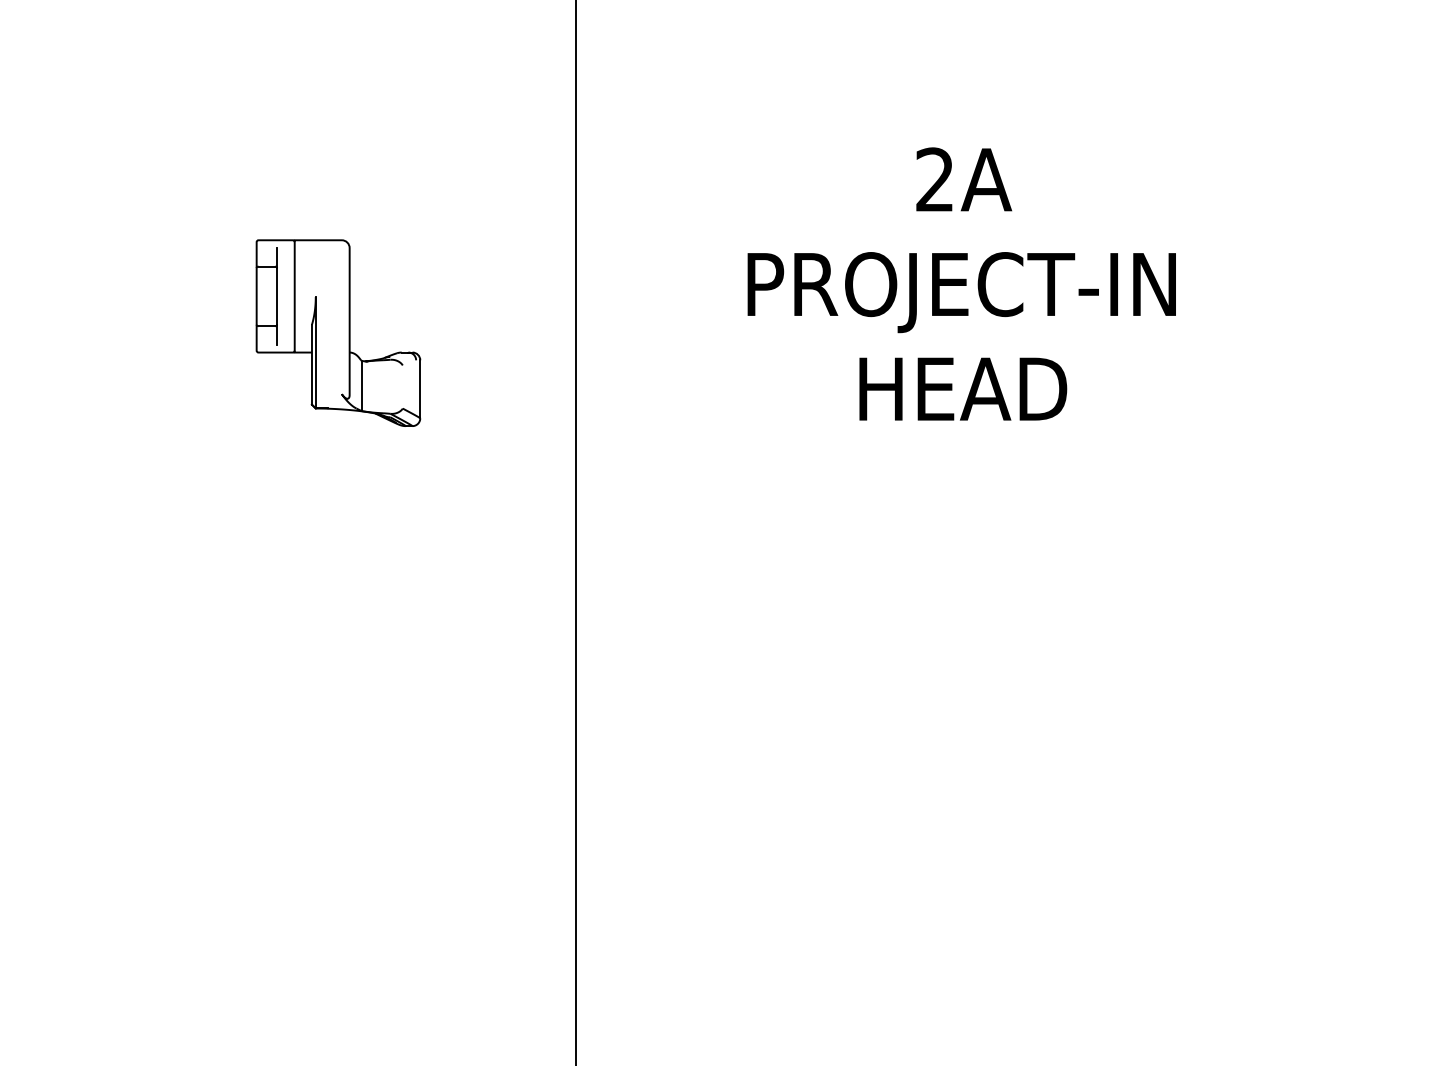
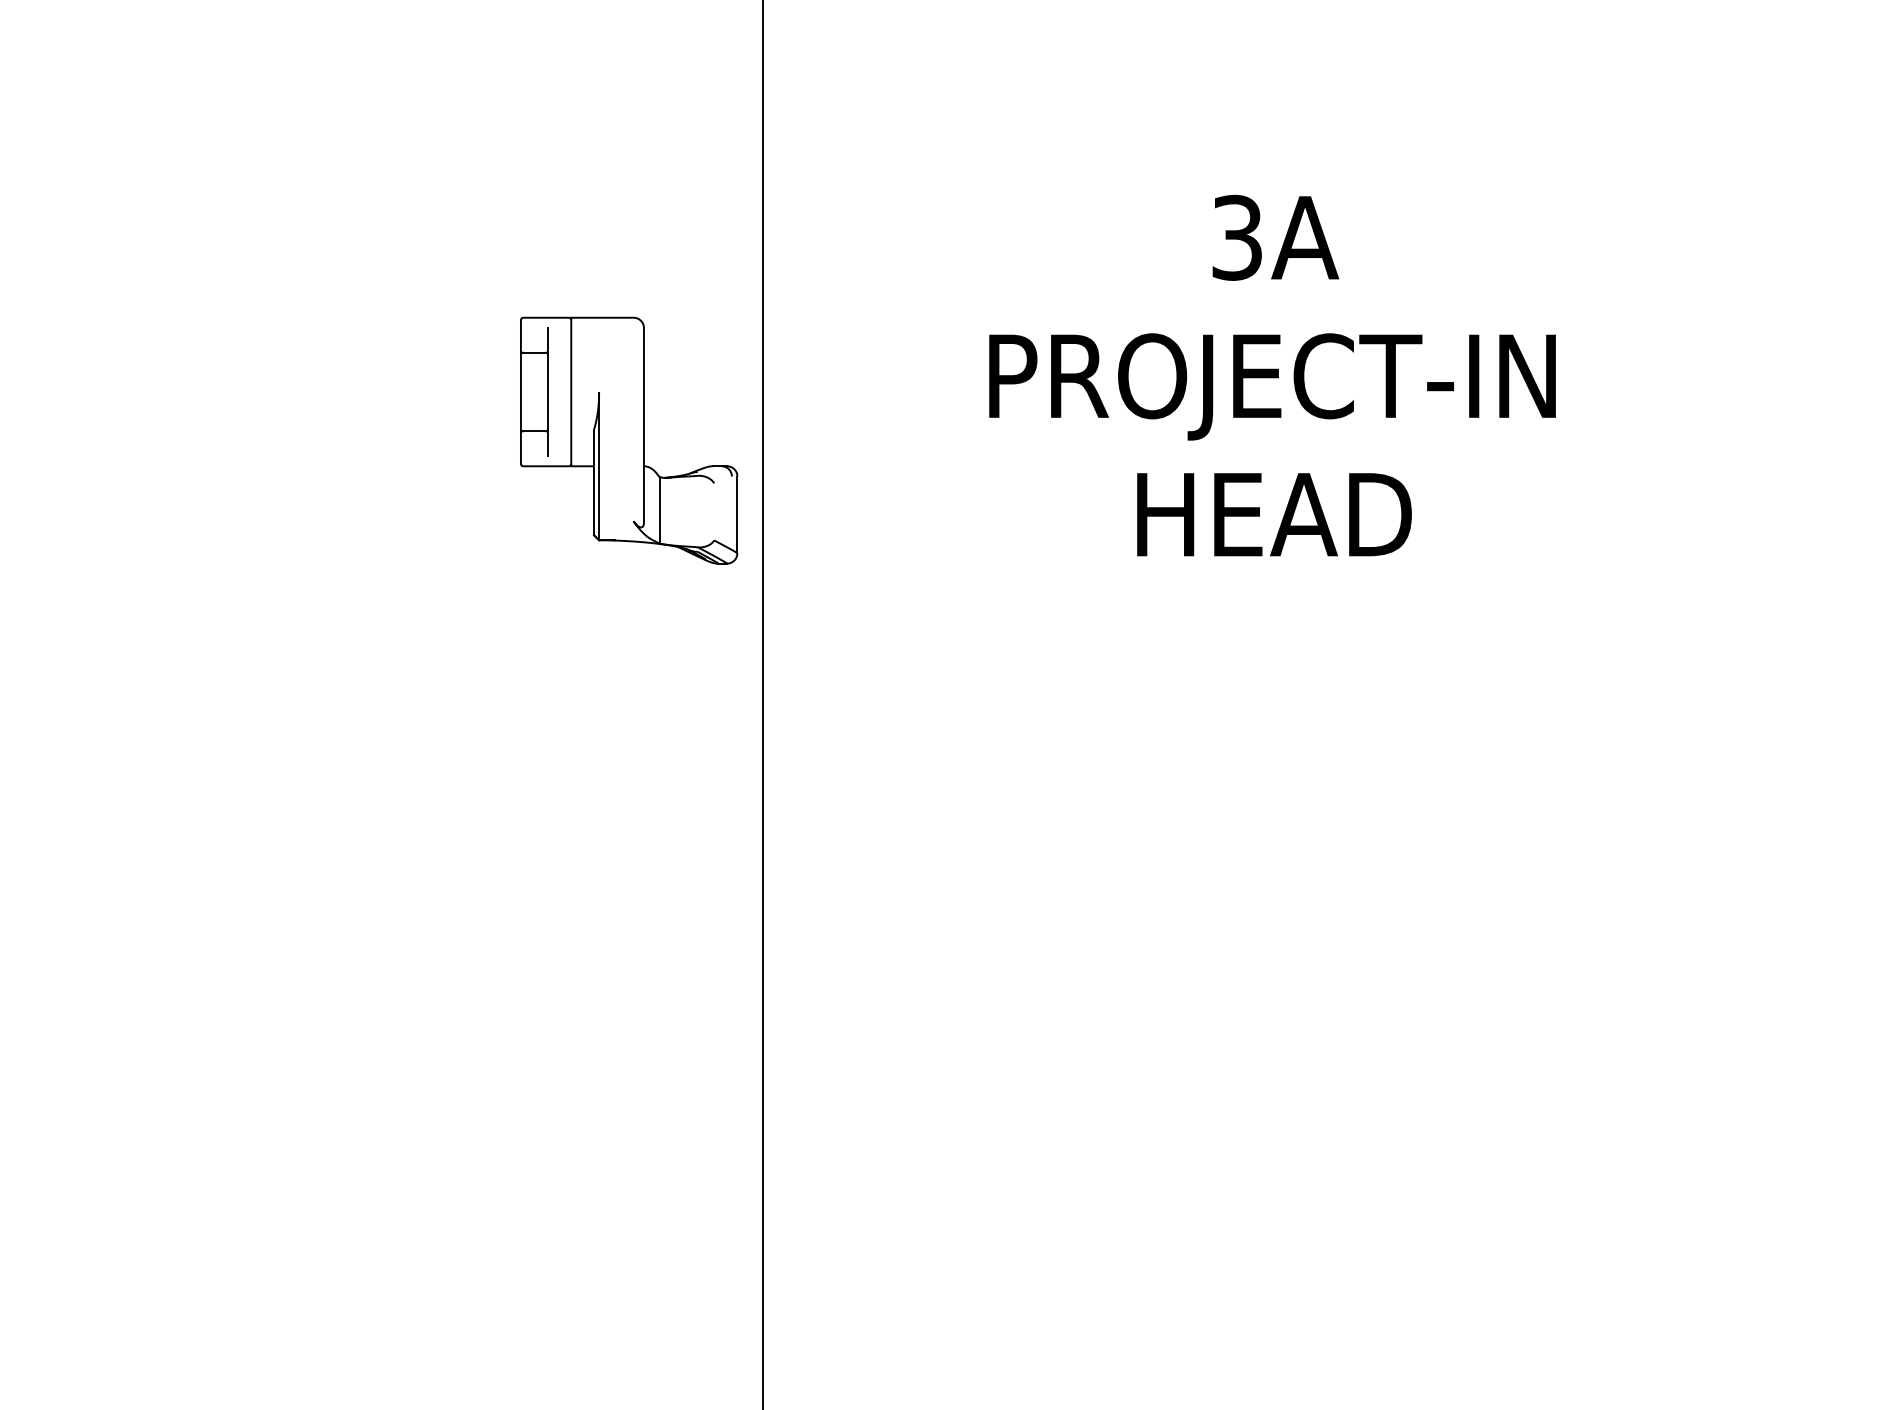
text: (934, 179) -> (1236, 237), 2A -> 3A
part: (338, 332) -> (629, 439), moved

